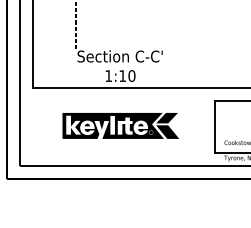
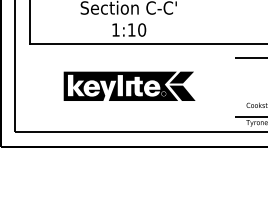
line: (214, 127) -> (235, 88), removed

